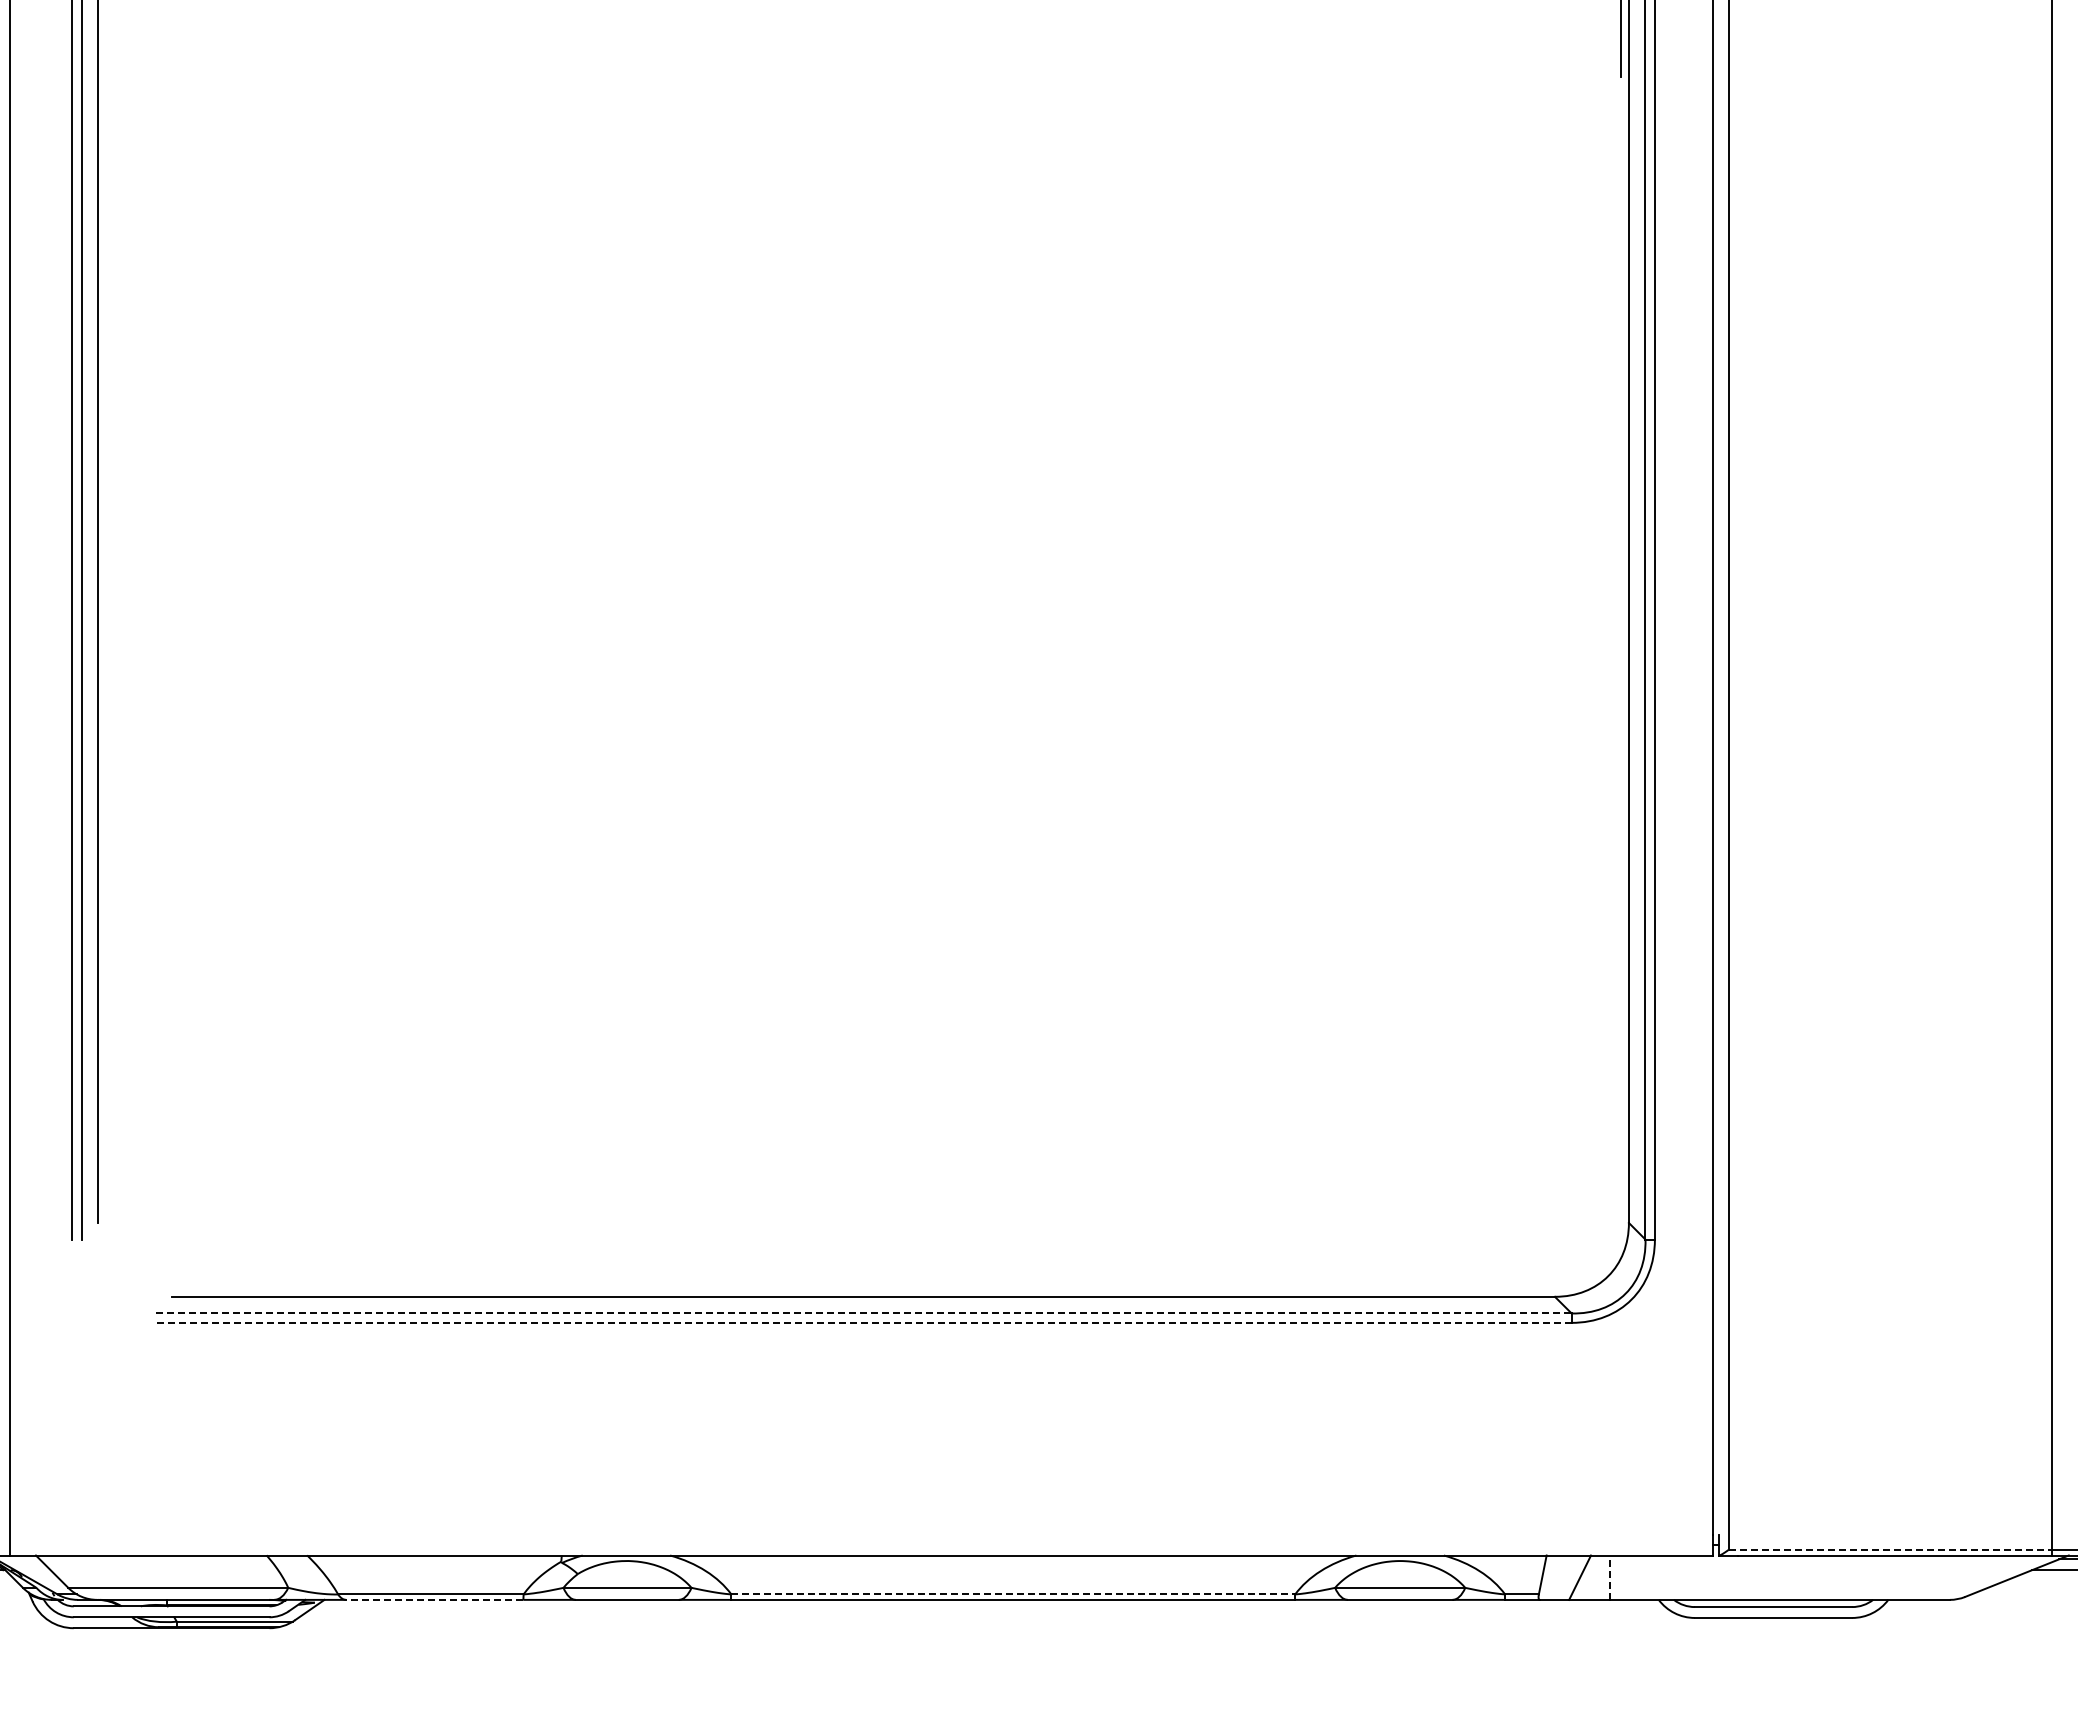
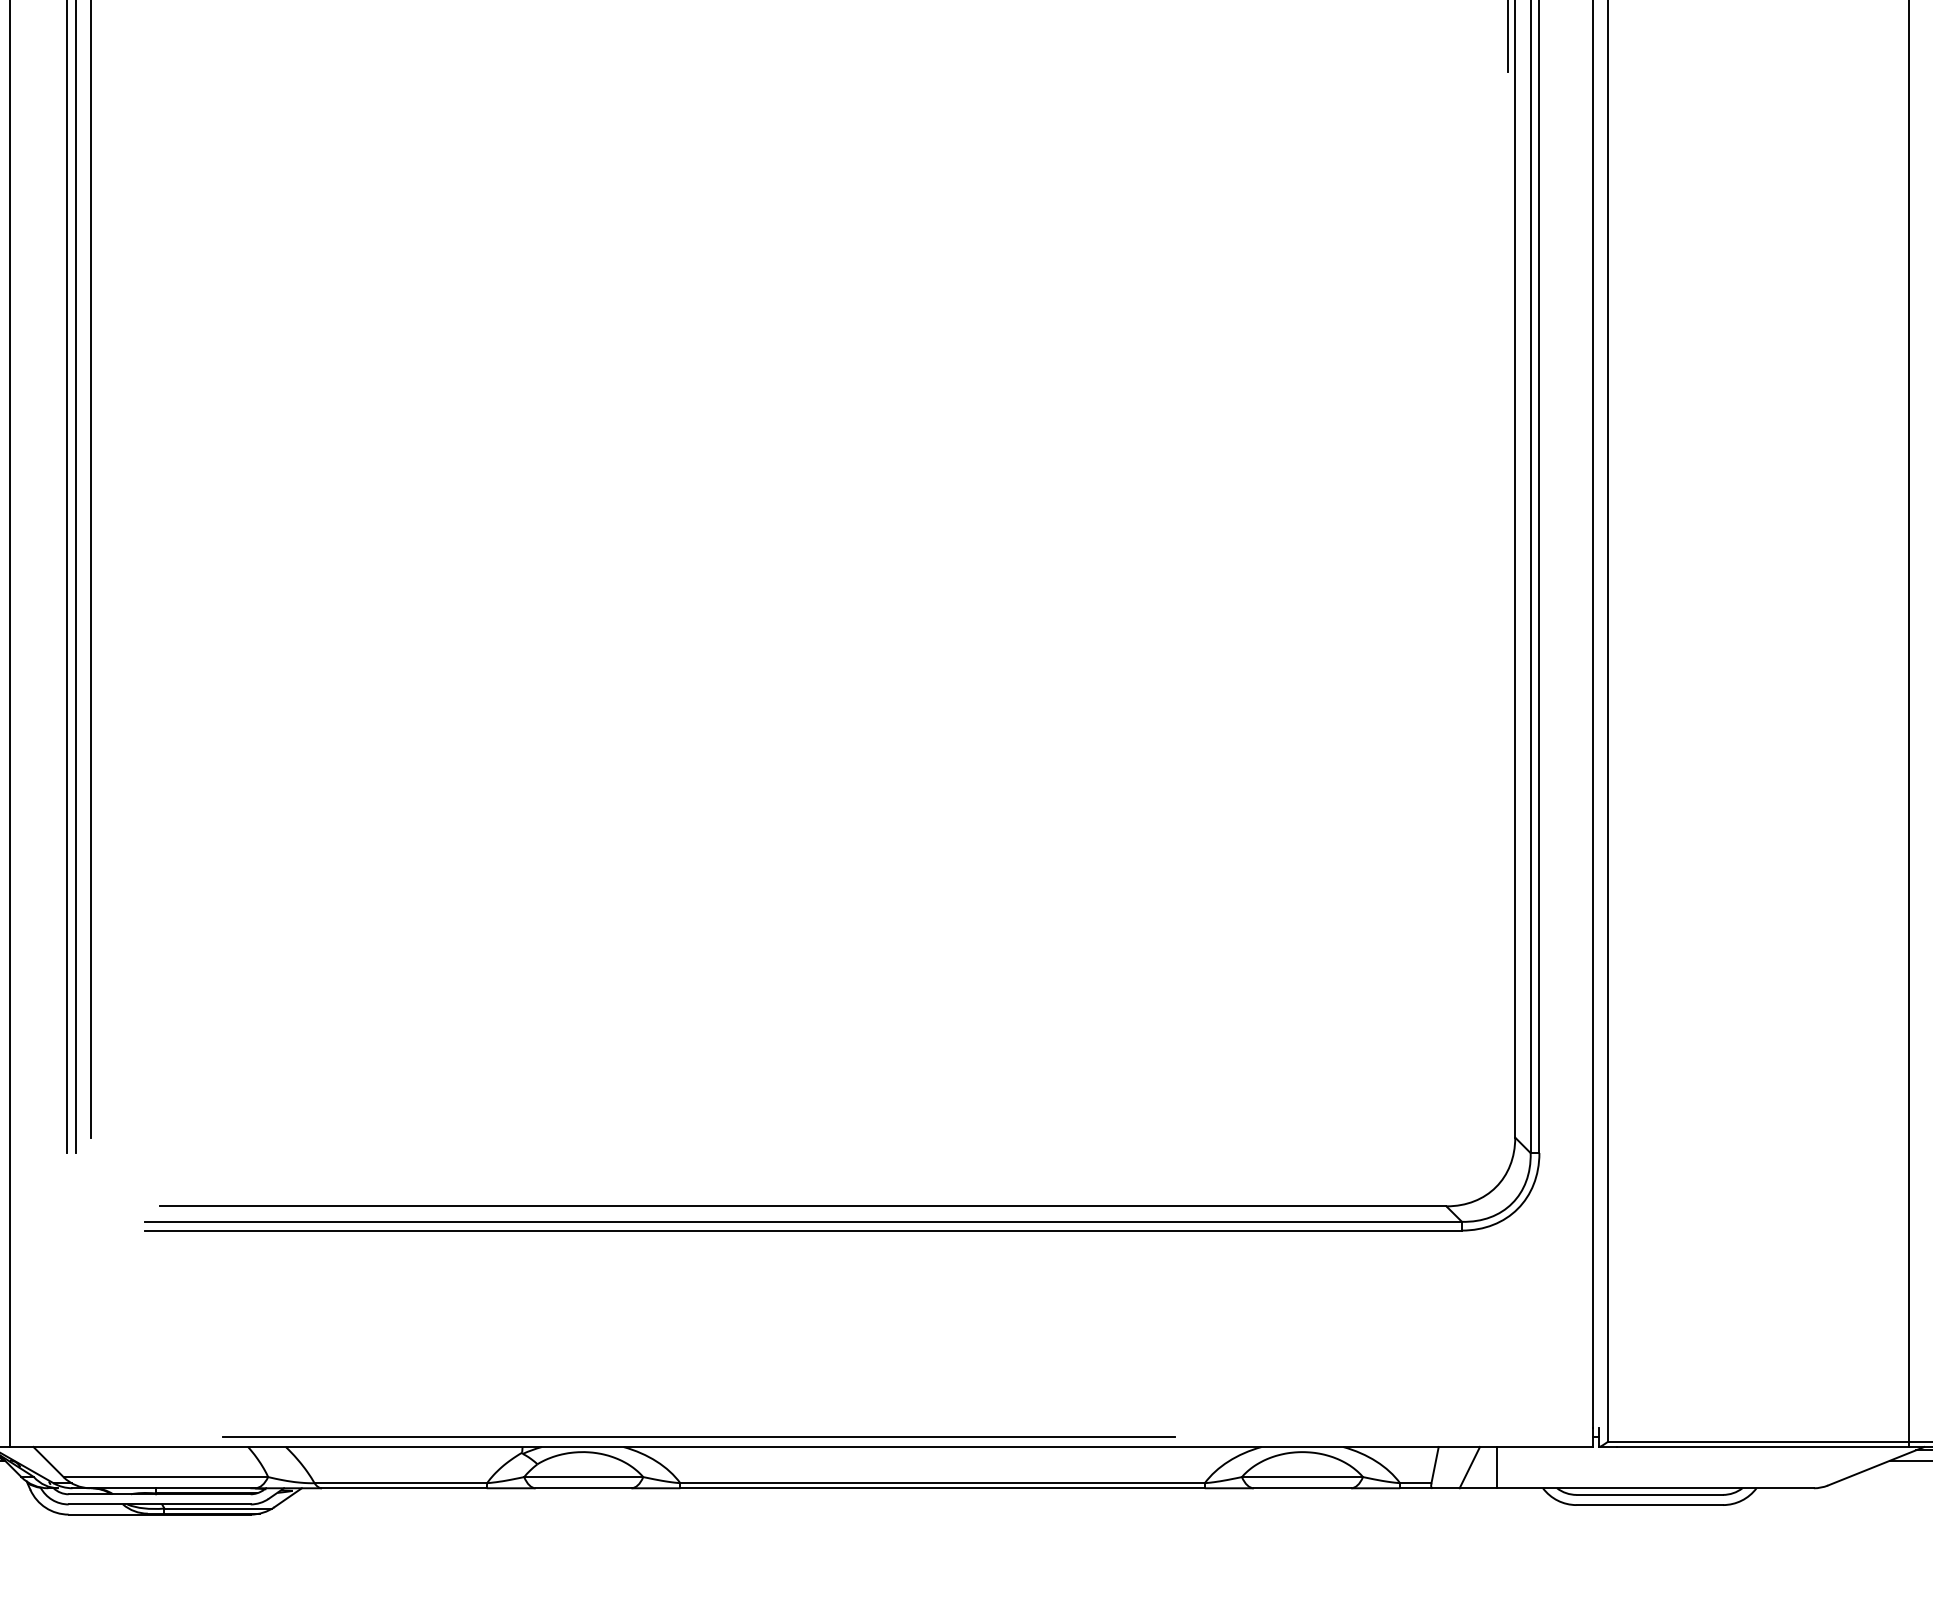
line: (863, 1313) -> (803, 1221), dashed -> solid
line: (863, 1322) -> (803, 1230), dashed -> solid
line: (751, 1544) -> (699, 1436), added
line: (1890, 1550) -> (1758, 1442), dashed -> solid
line: (1609, 1577) -> (1497, 1467), dashed -> solid
line: (1013, 1594) -> (942, 1483), dashed -> solid
line: (434, 1599) -> (404, 1487), dashed -> solid

